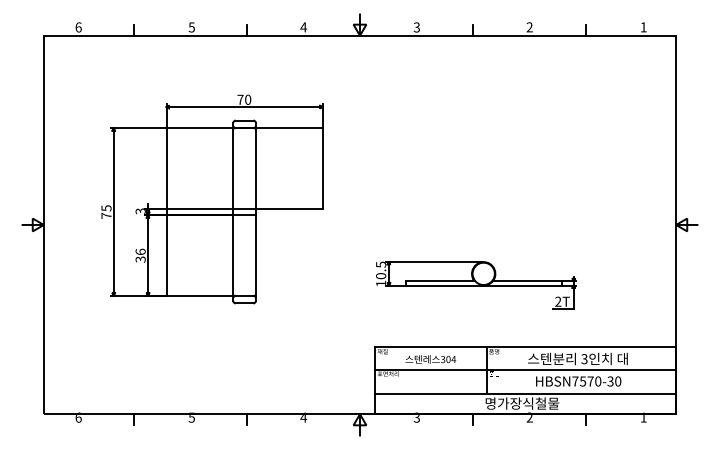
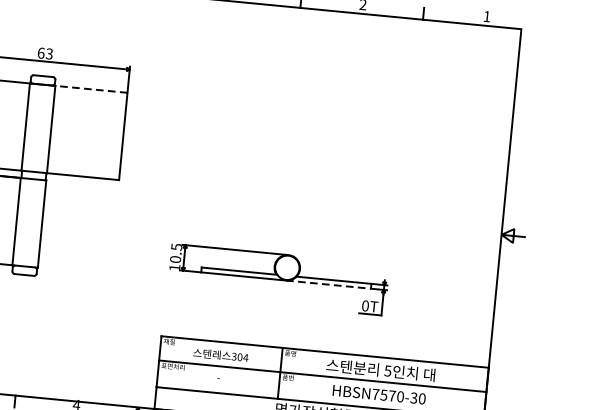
text: (244, 99) -> (45, 53), 70 -> 63
line: (288, 128) -> (90, 89), solid -> dashed
line: (523, 285) -> (329, 284), solid -> dashed
text: (558, 301) -> (365, 305), 2T -> 0T
text: (584, 358) -> (388, 370), 3 -> 5

